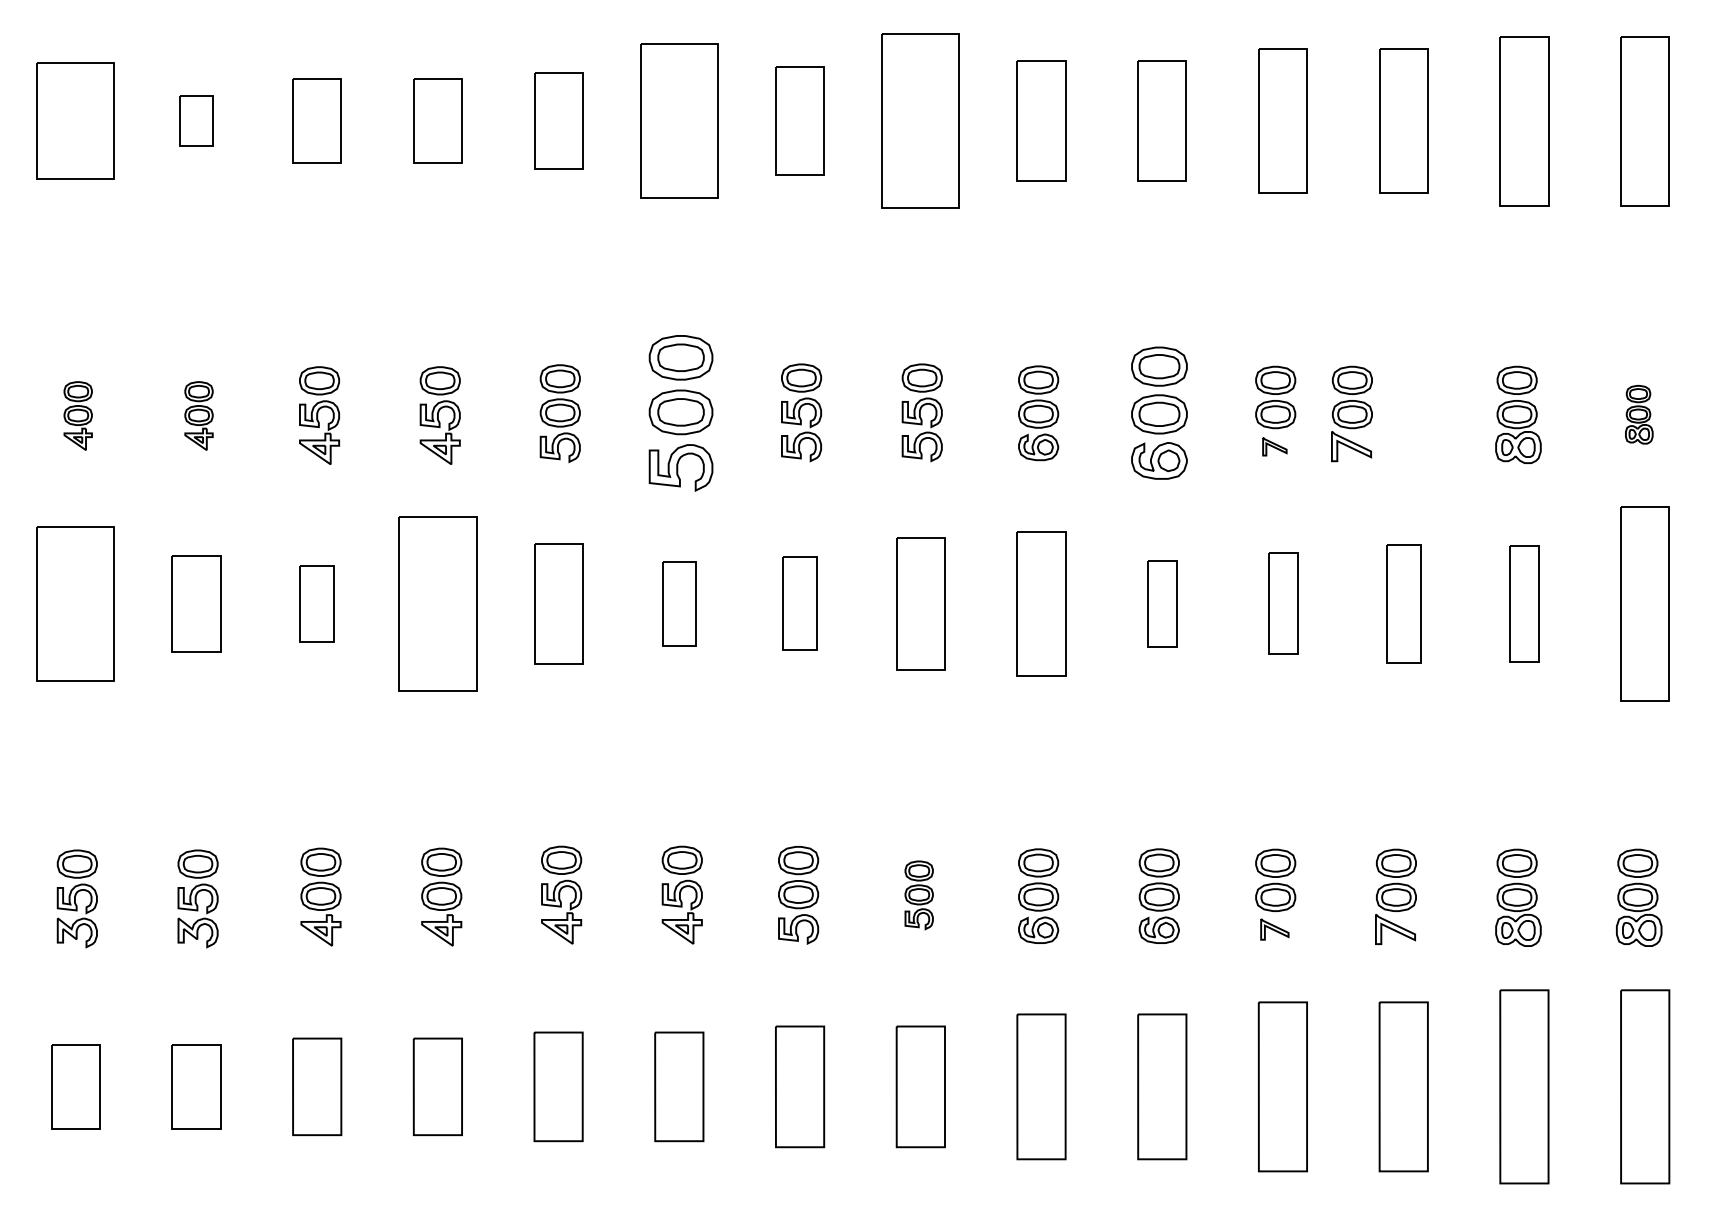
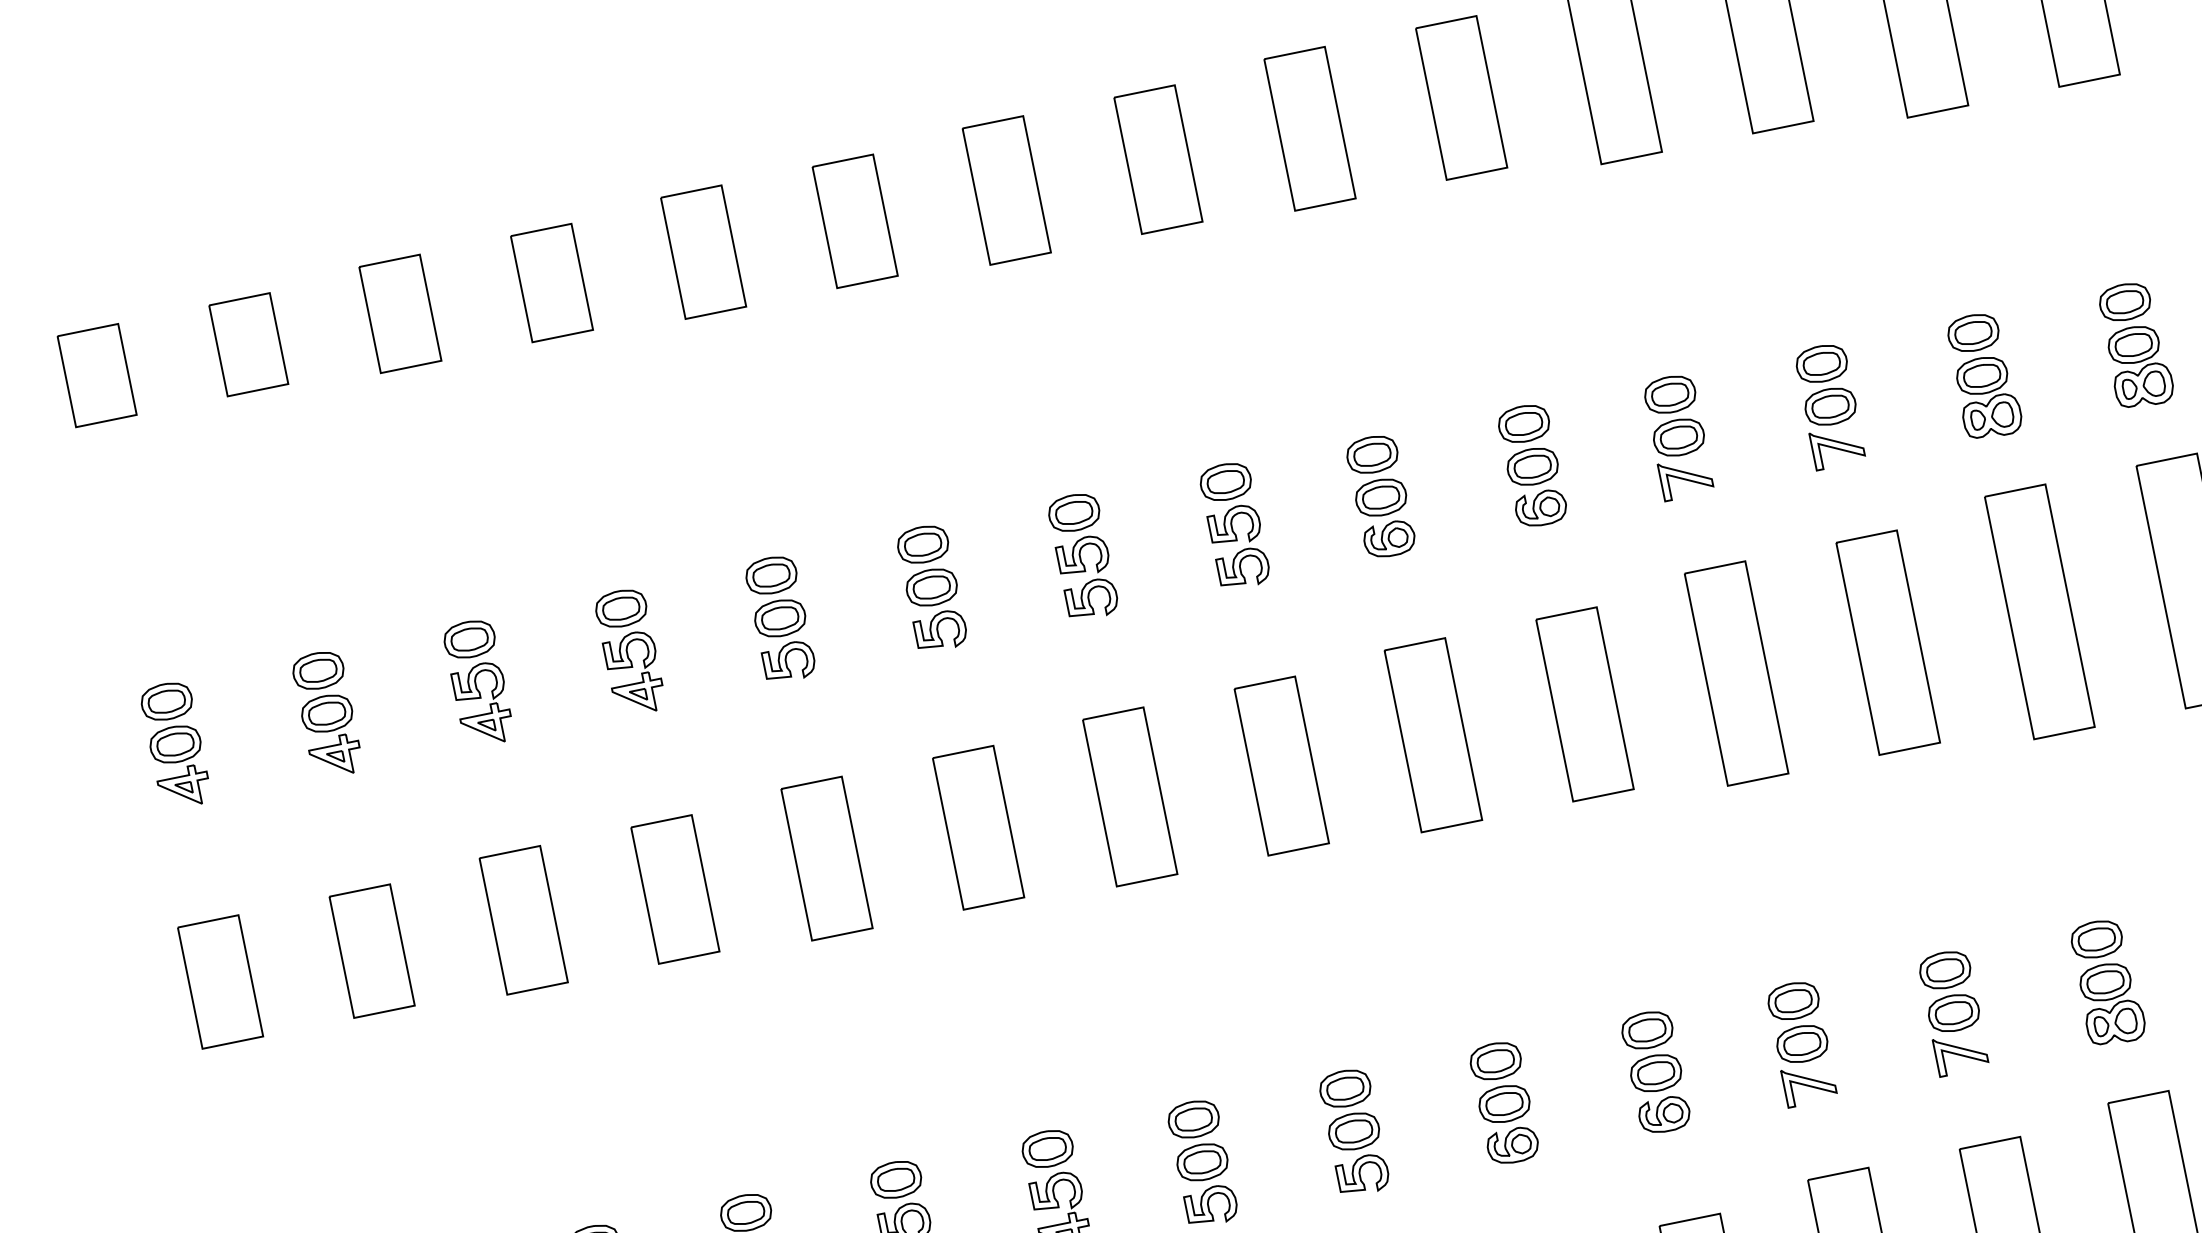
part: (75, 120) -> (96, 374), size x0.62
part: (196, 120) -> (248, 344), size x1.43
part: (679, 120) -> (855, 220), size x0.62
part: (920, 120) -> (1157, 159), size x0.62
part: (680, 413) -> (931, 588), size x0.62
part: (1158, 413) -> (1531, 466), size x0.71
part: (1351, 413) -> (1829, 405), moved
part: (1639, 414) -> (2135, 344), size x1.67
part: (77, 415) -> (174, 744), size x1.43
part: (198, 415) -> (326, 713), size x1.43
part: (1274, 446) -> (1685, 478), size x1.67
part: (75, 603) -> (220, 981), size x0.62
part: (316, 603) -> (522, 919), size x1.43
part: (437, 603) -> (674, 889), size x0.62
part: (679, 603) -> (978, 827), size x1.43
part: (799, 603) -> (1129, 796), size x1.43
part: (1161, 603) -> (1583, 704), size x1.67
part: (1282, 603) -> (1735, 673), size x1.67
part: (1403, 603) -> (1887, 642), size x1.43
part: (1524, 603) -> (2039, 611), size x1.67
part: (918, 895) -> (1353, 1132), size x1.43
part: (1274, 929) -> (1809, 1084), size x1.43

